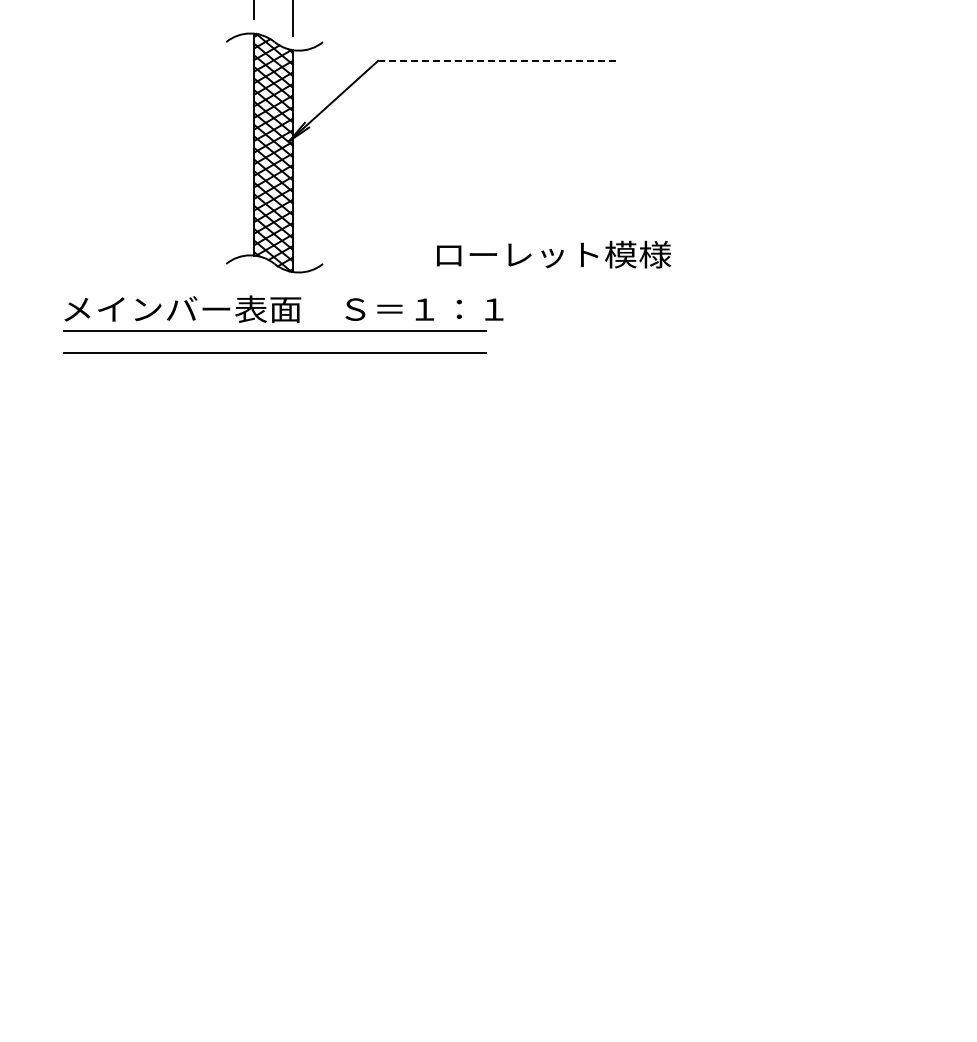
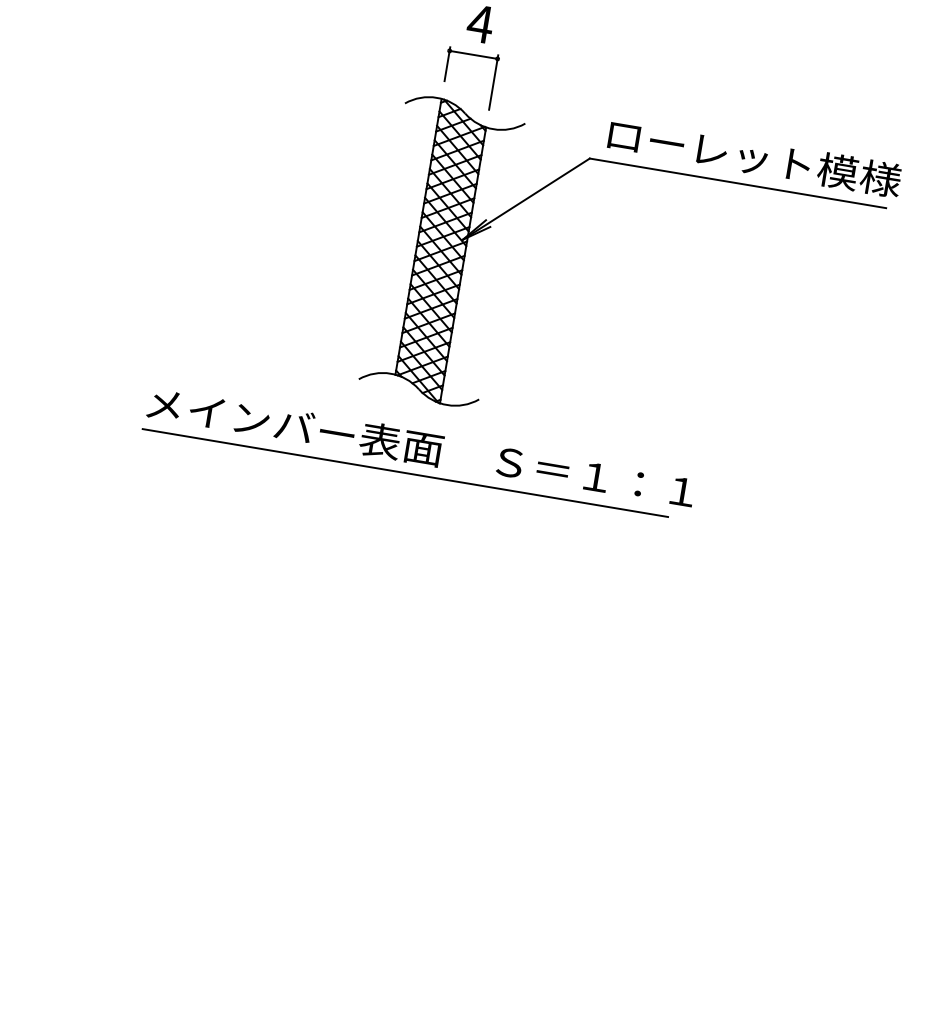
line: (497, 61) -> (738, 184), dashed -> solid
text: (554, 254) -> (755, 157), moved
line: (274, 352) -> (400, 499), removed

